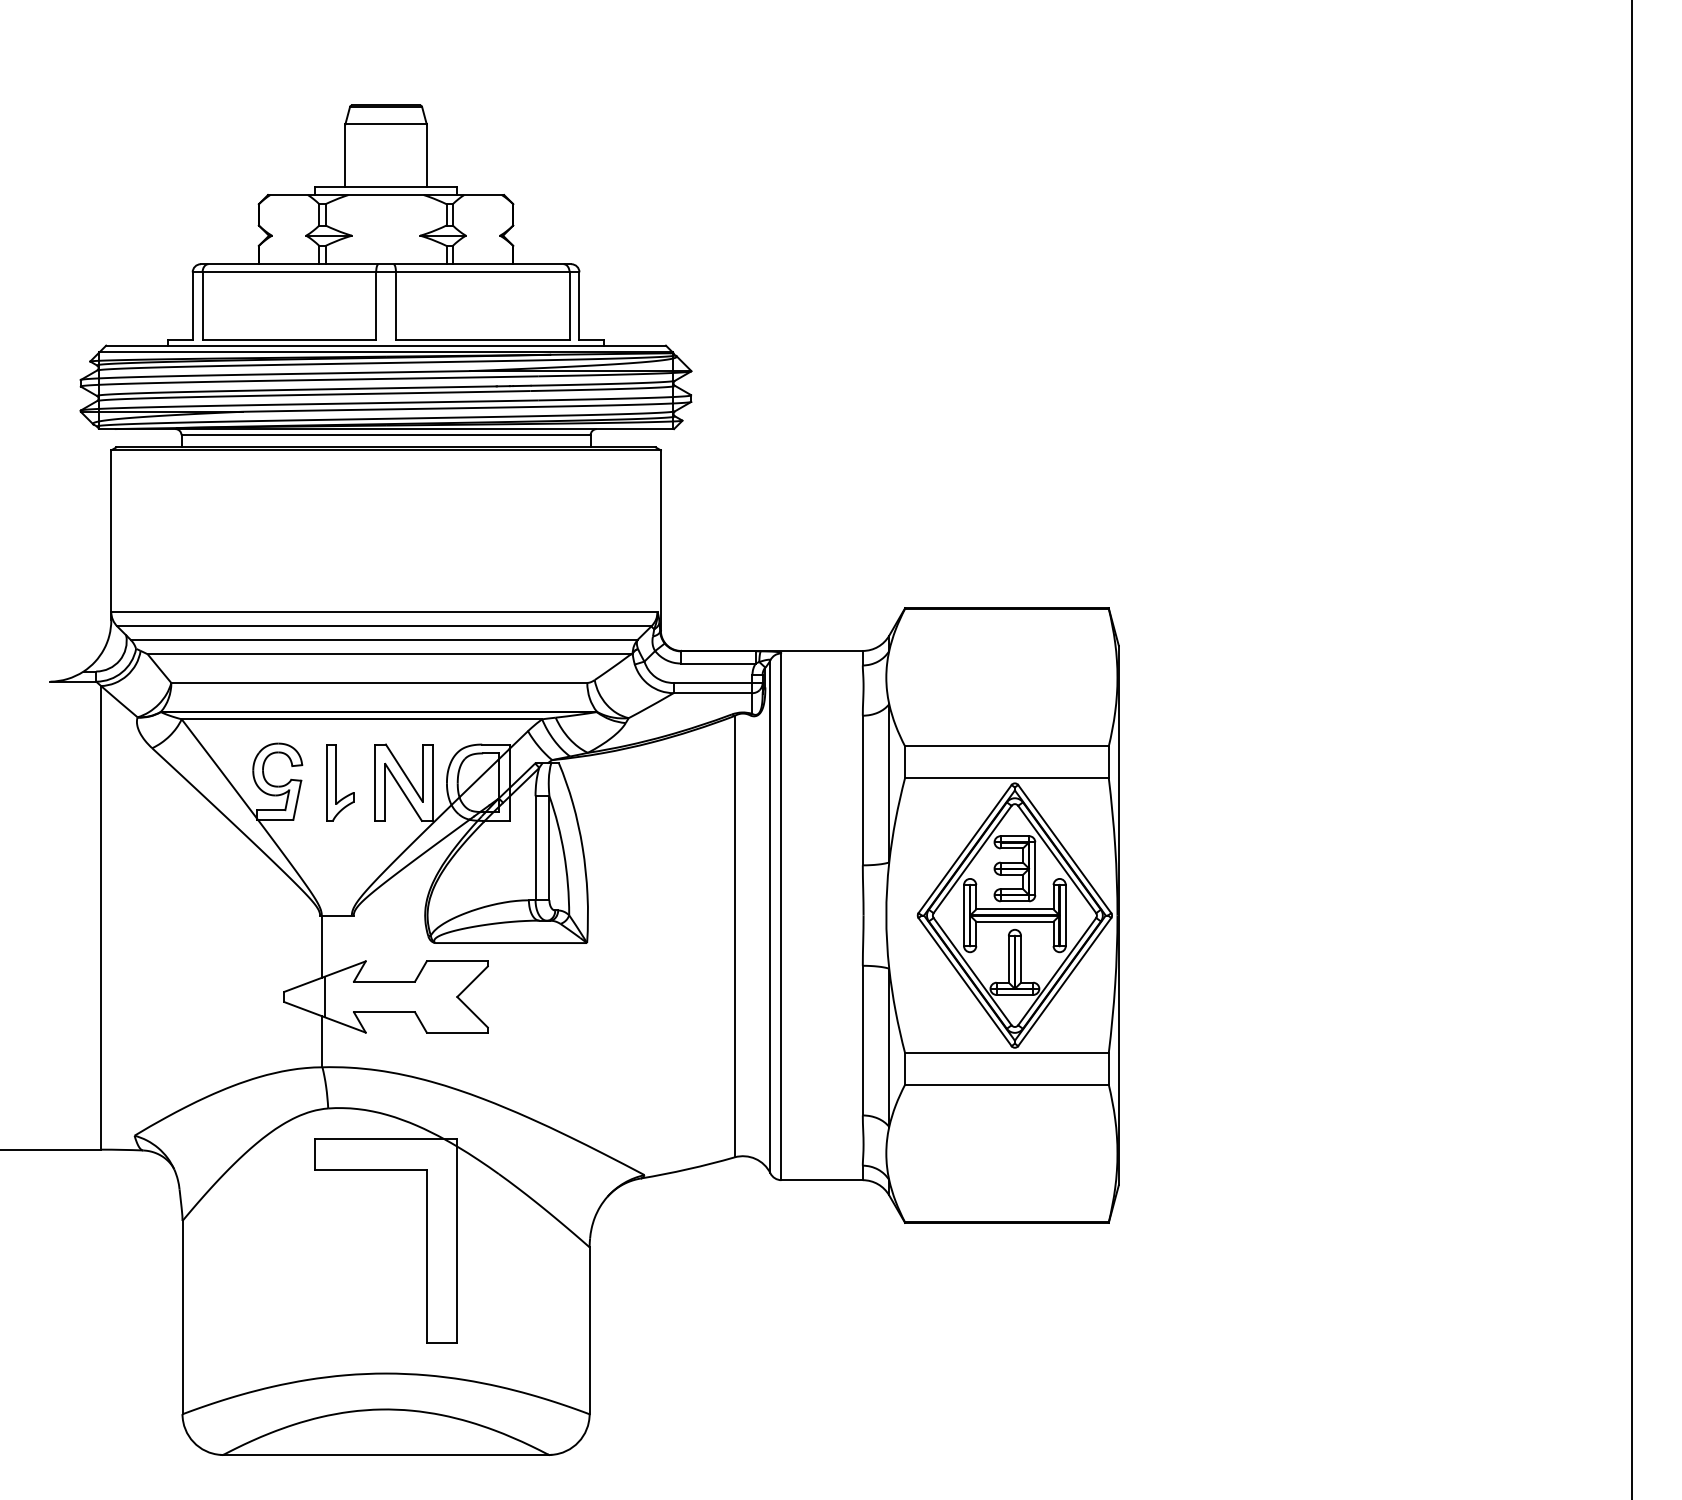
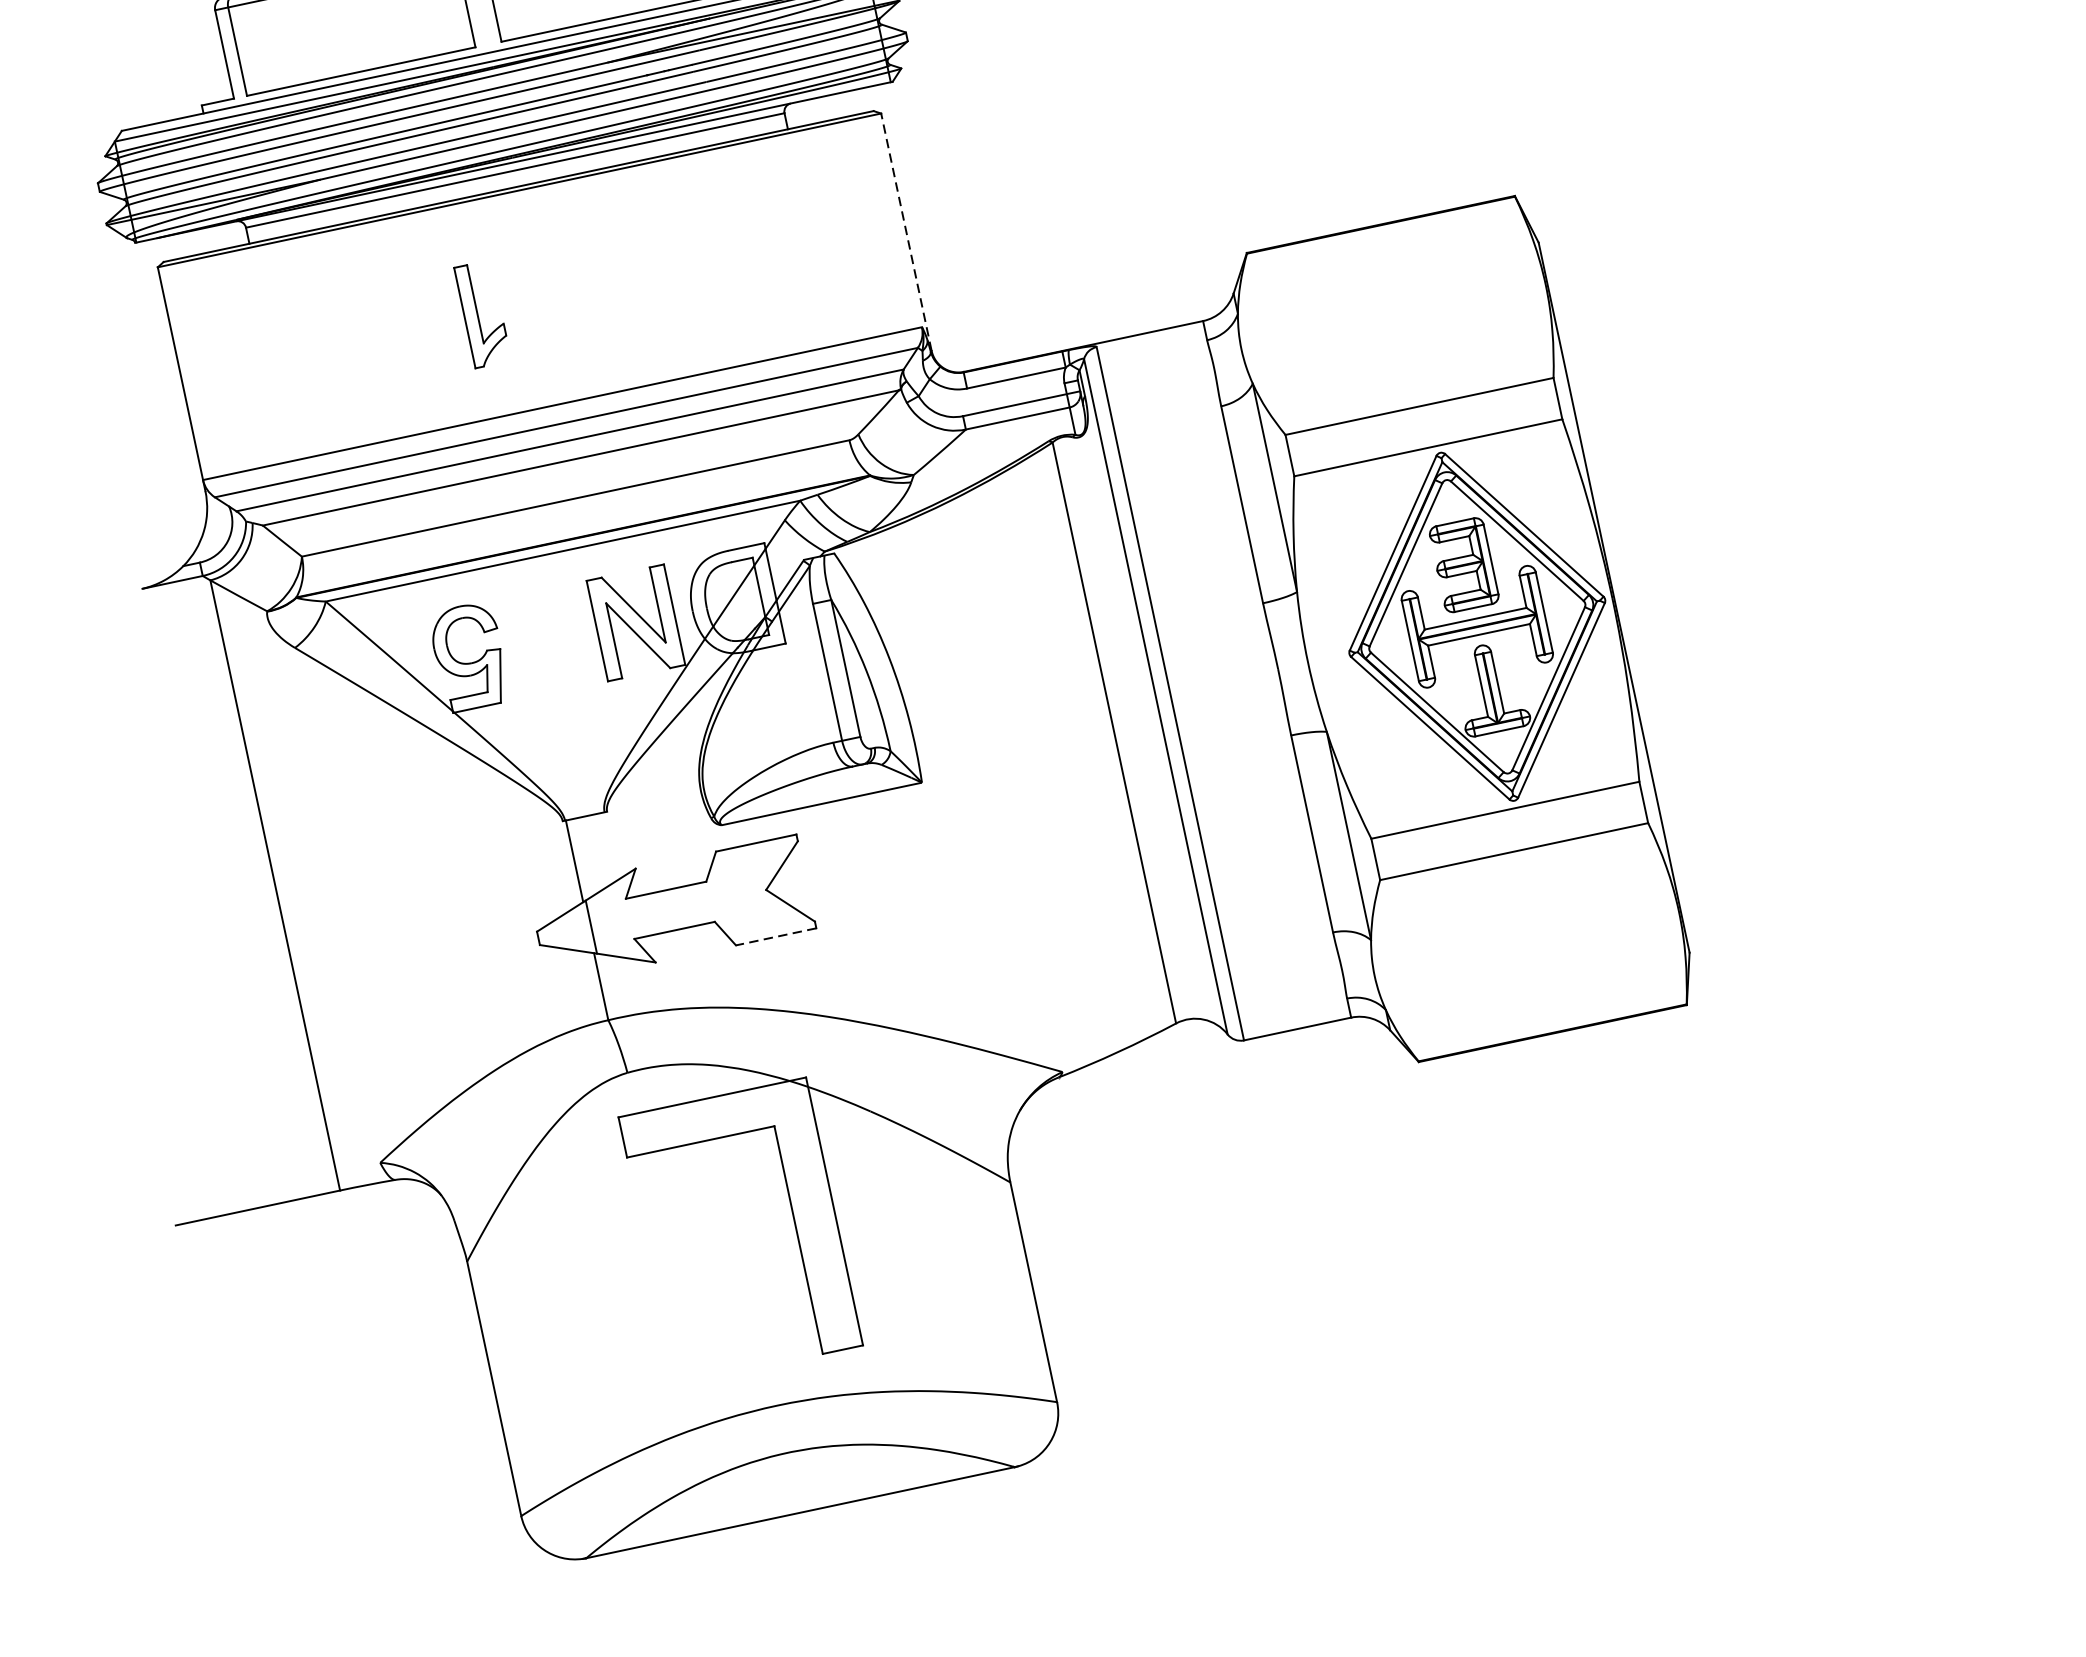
line: (660, 540) -> (905, 232), solid -> dashed
part: (340, 782) -> (483, 313), moved
line: (457, 1032) -> (776, 936), solid -> dashed

